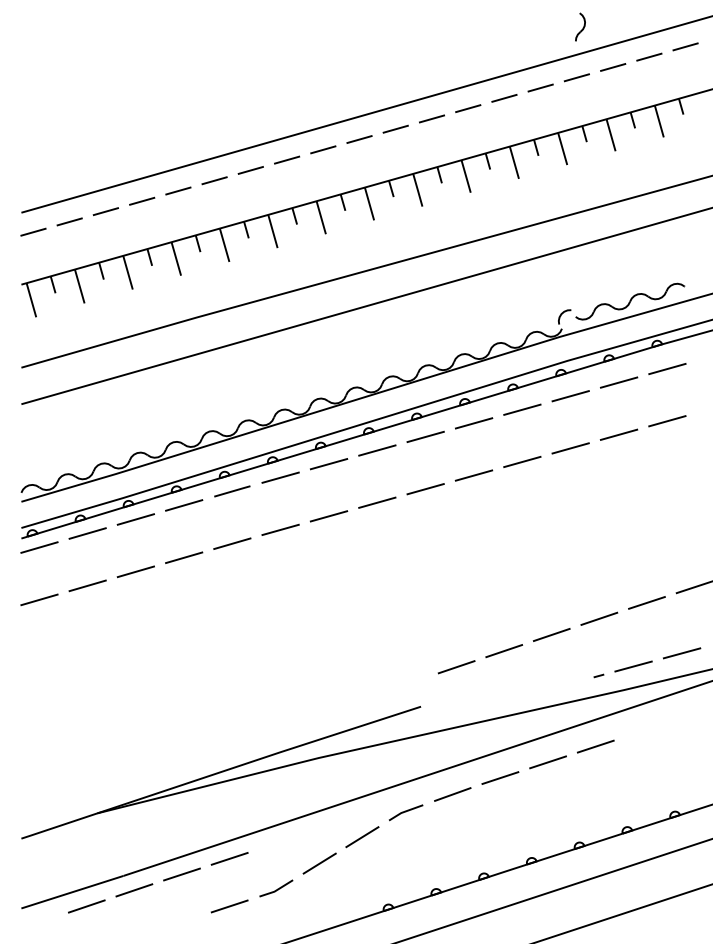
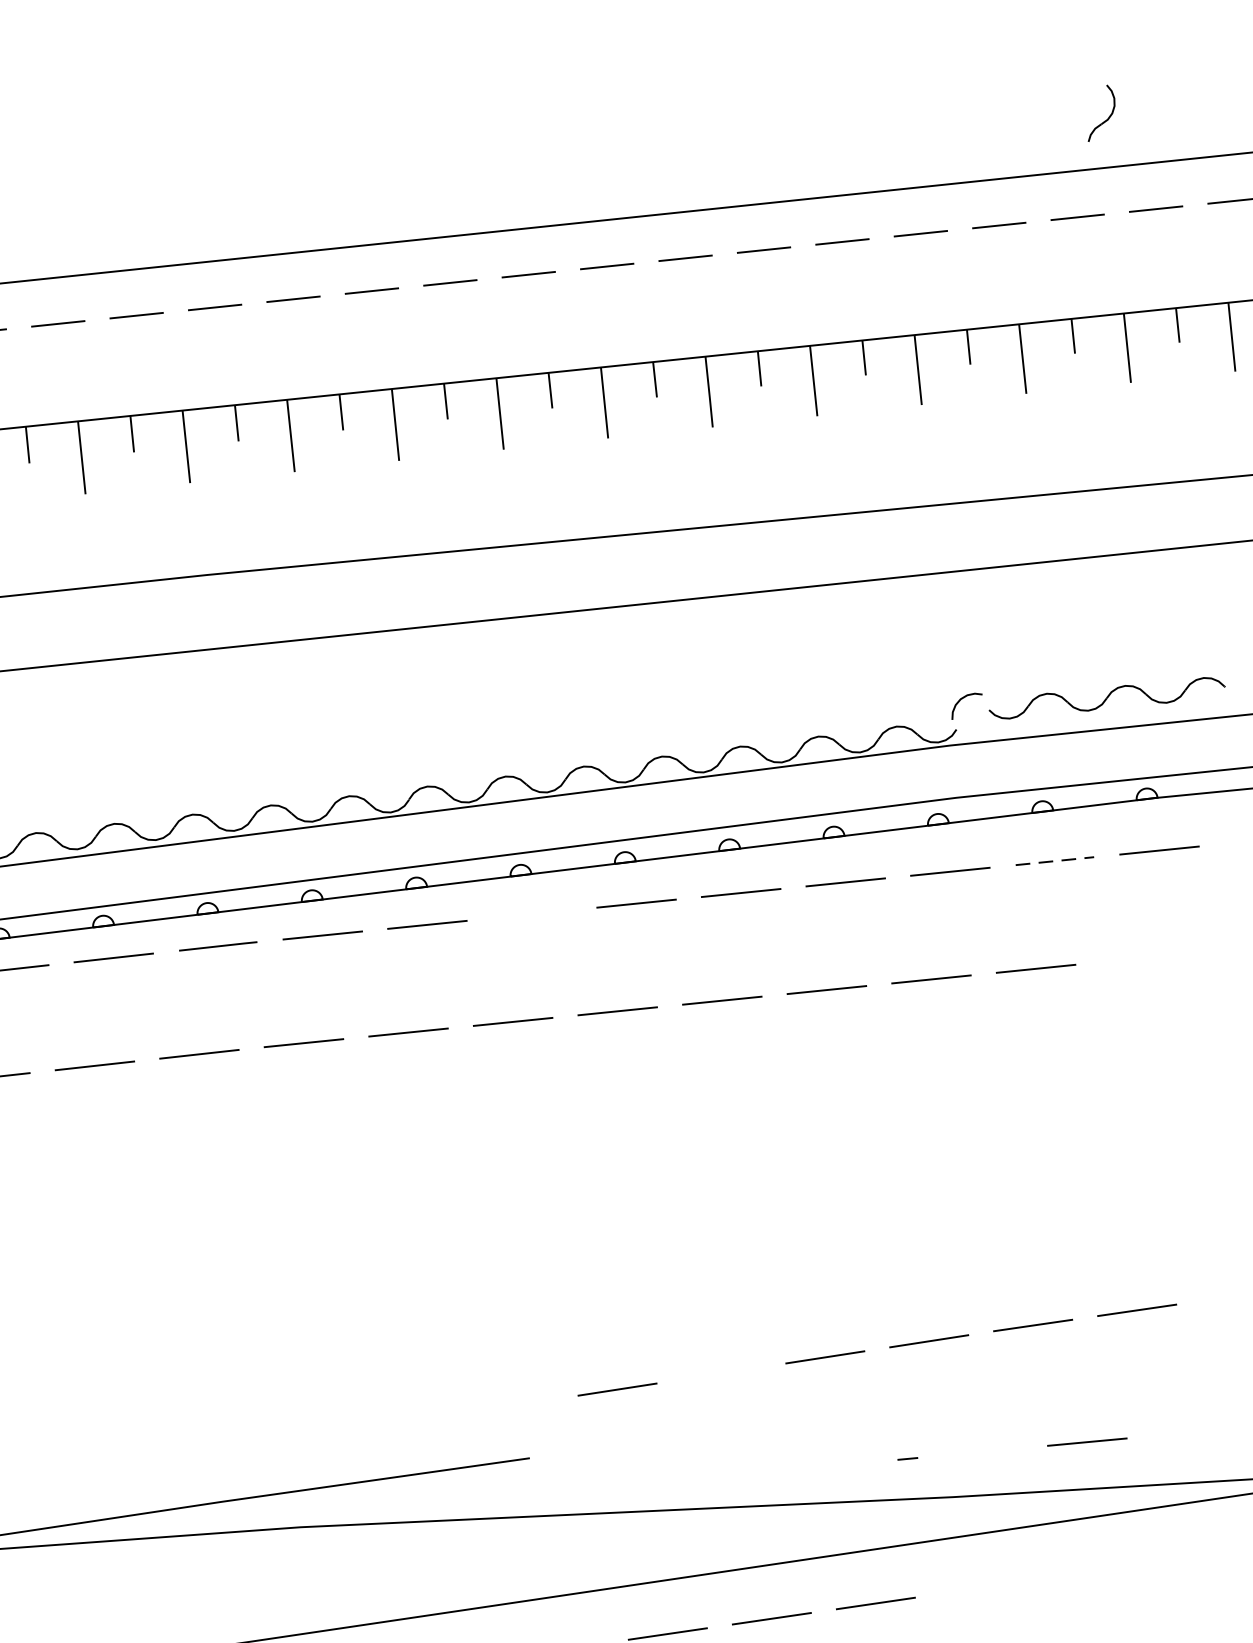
line: (619, 382) -> (1055, 861), solid -> dashed
line: (667, 421) -> (1140, 958), removed
line: (377, 450) -> (532, 914), removed
line: (504, 651) -> (721, 1374), removed
line: (633, 666) -> (982, 1451), removed

